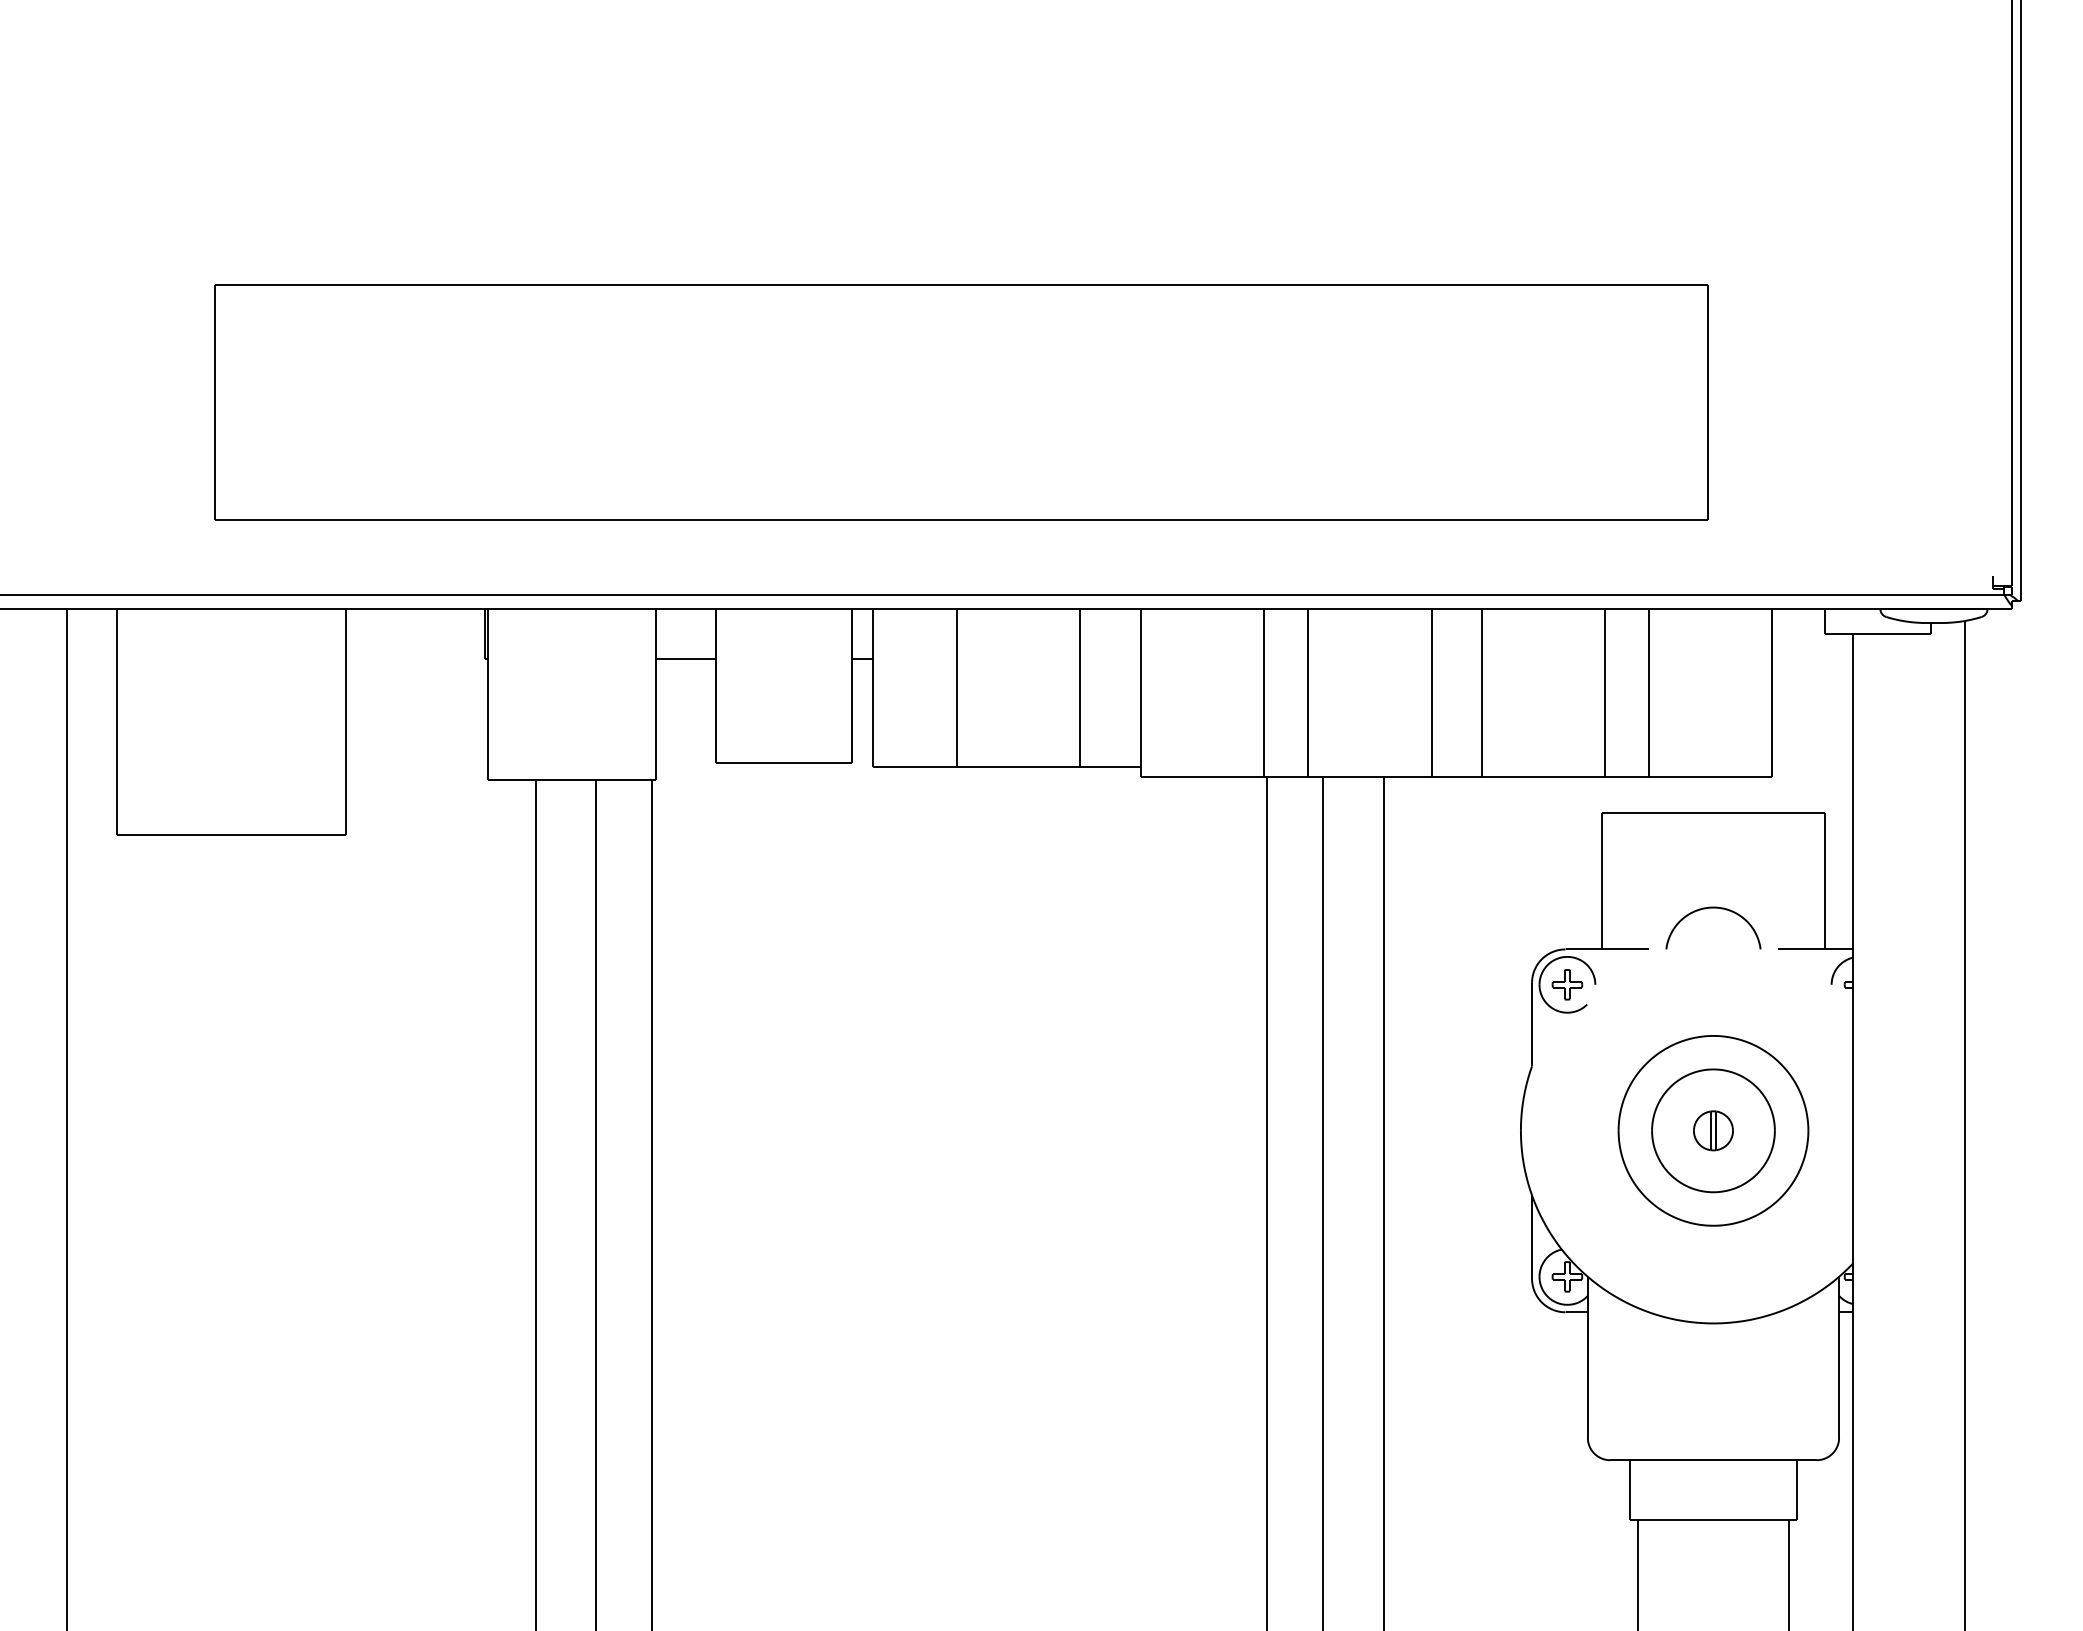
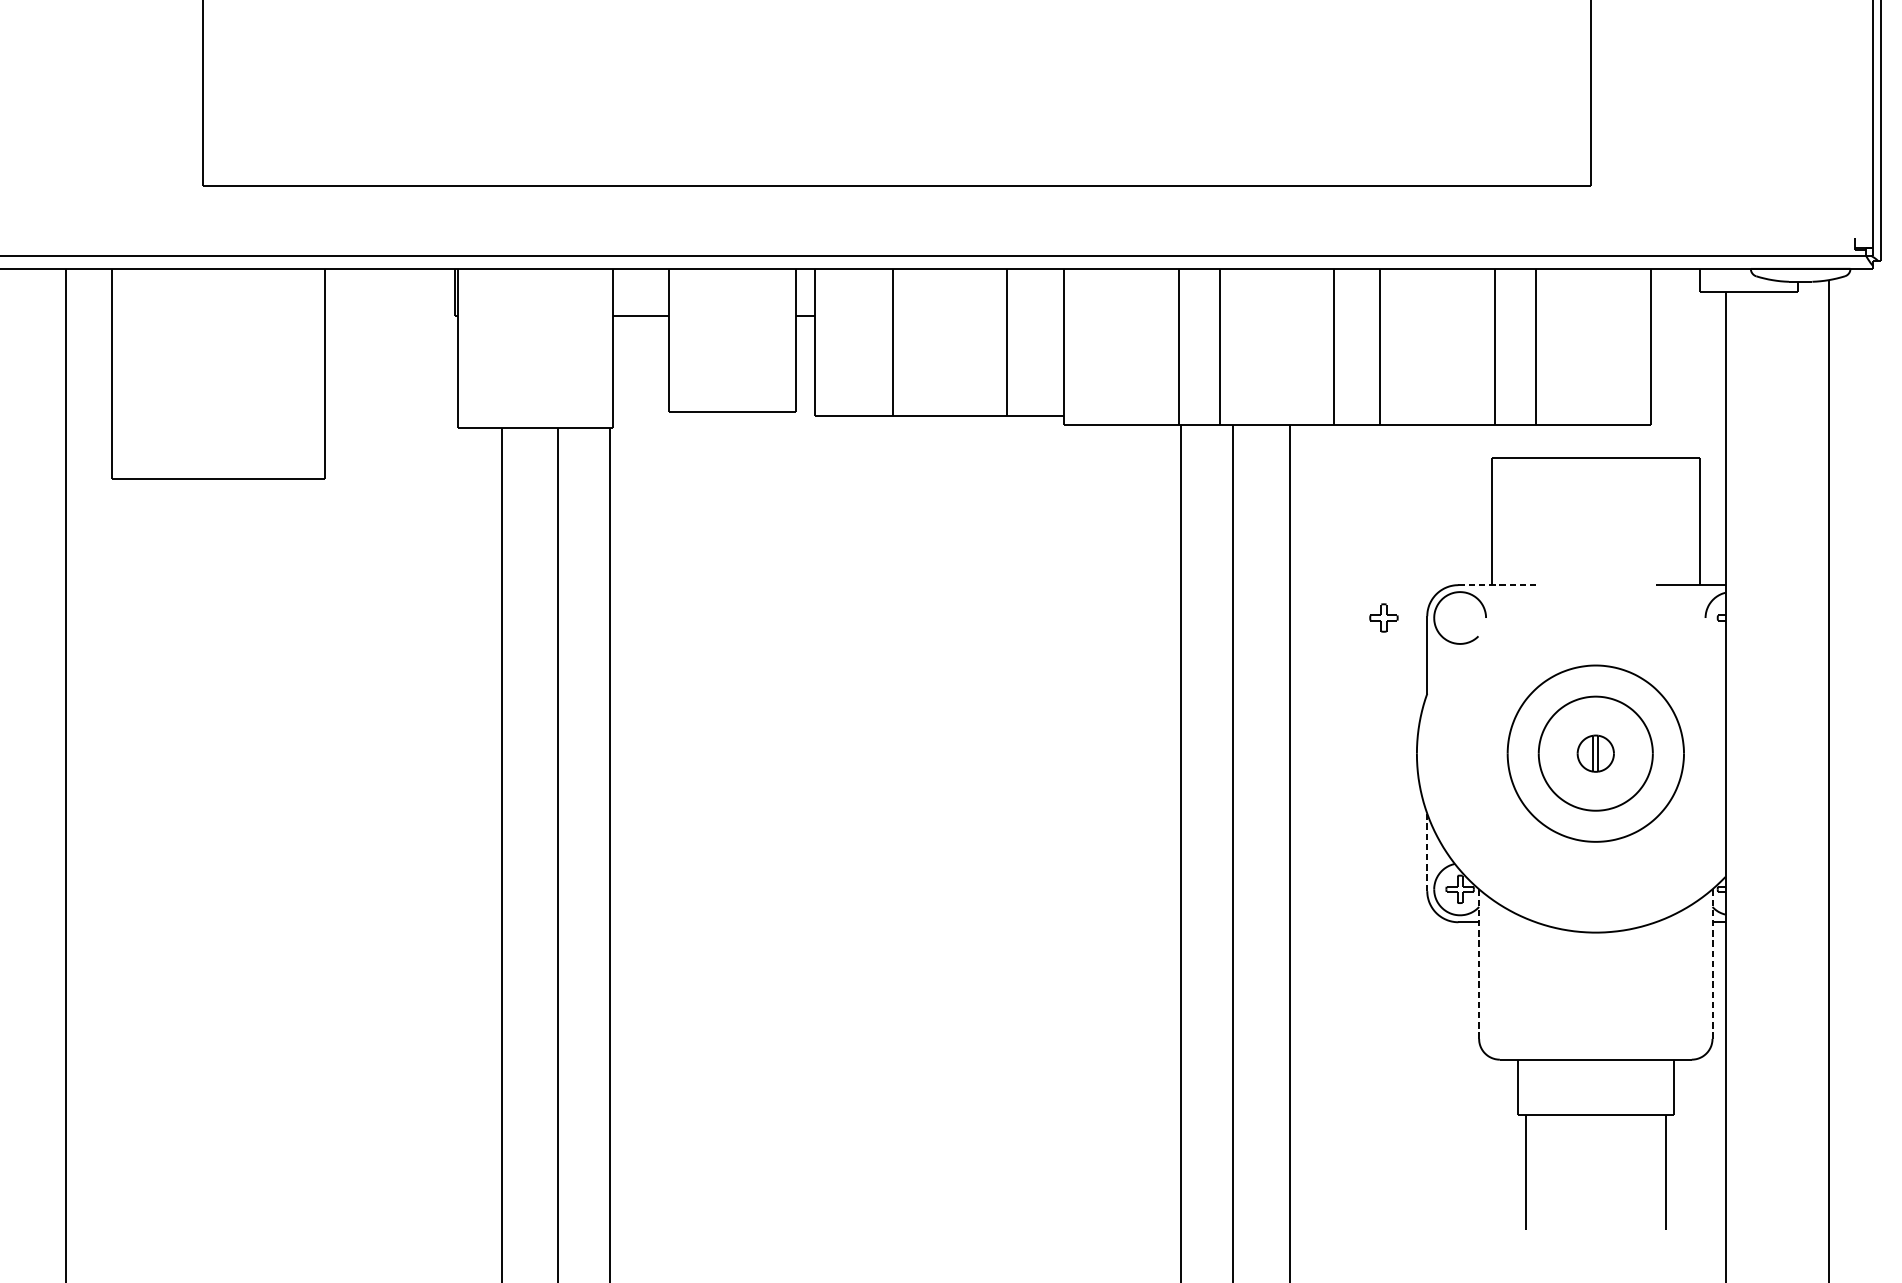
curve: (1713, 908) -> (1595, 547), removed
line: (1607, 949) -> (1497, 585), solid -> dashed
part: (1567, 984) -> (1384, 617), moved
line: (1532, 1237) -> (1427, 852), solid -> dashed
line: (1587, 1357) -> (1478, 964), solid -> dashed
line: (1839, 1357) -> (1712, 964), solid -> dashed

